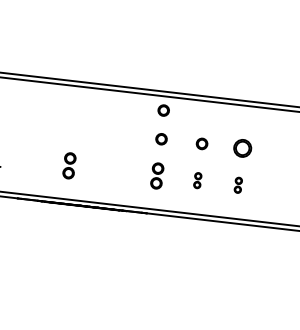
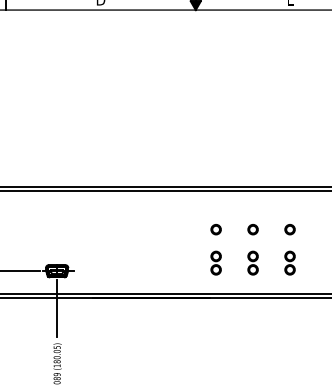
part: (163, 110) -> (214, 203), removed
part: (242, 148) -> (289, 229), size x0.62
part: (68, 165) -> (135, 262), removed
part: (197, 179) -> (252, 262), size x1.67
part: (237, 184) -> (289, 262), size x1.67

